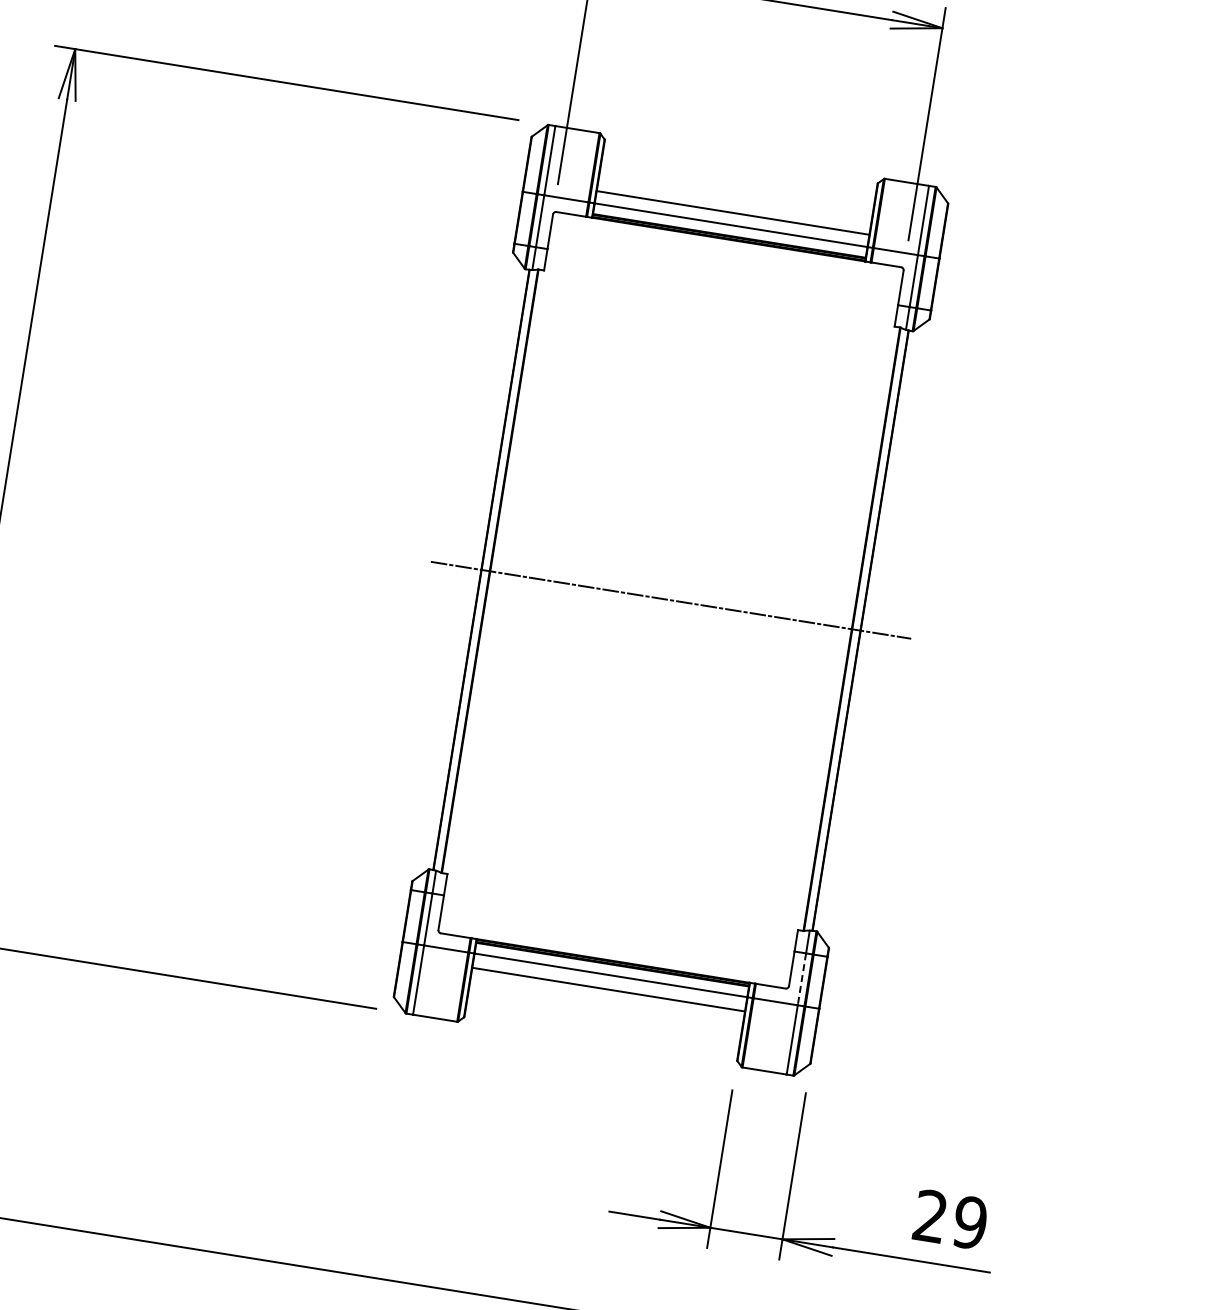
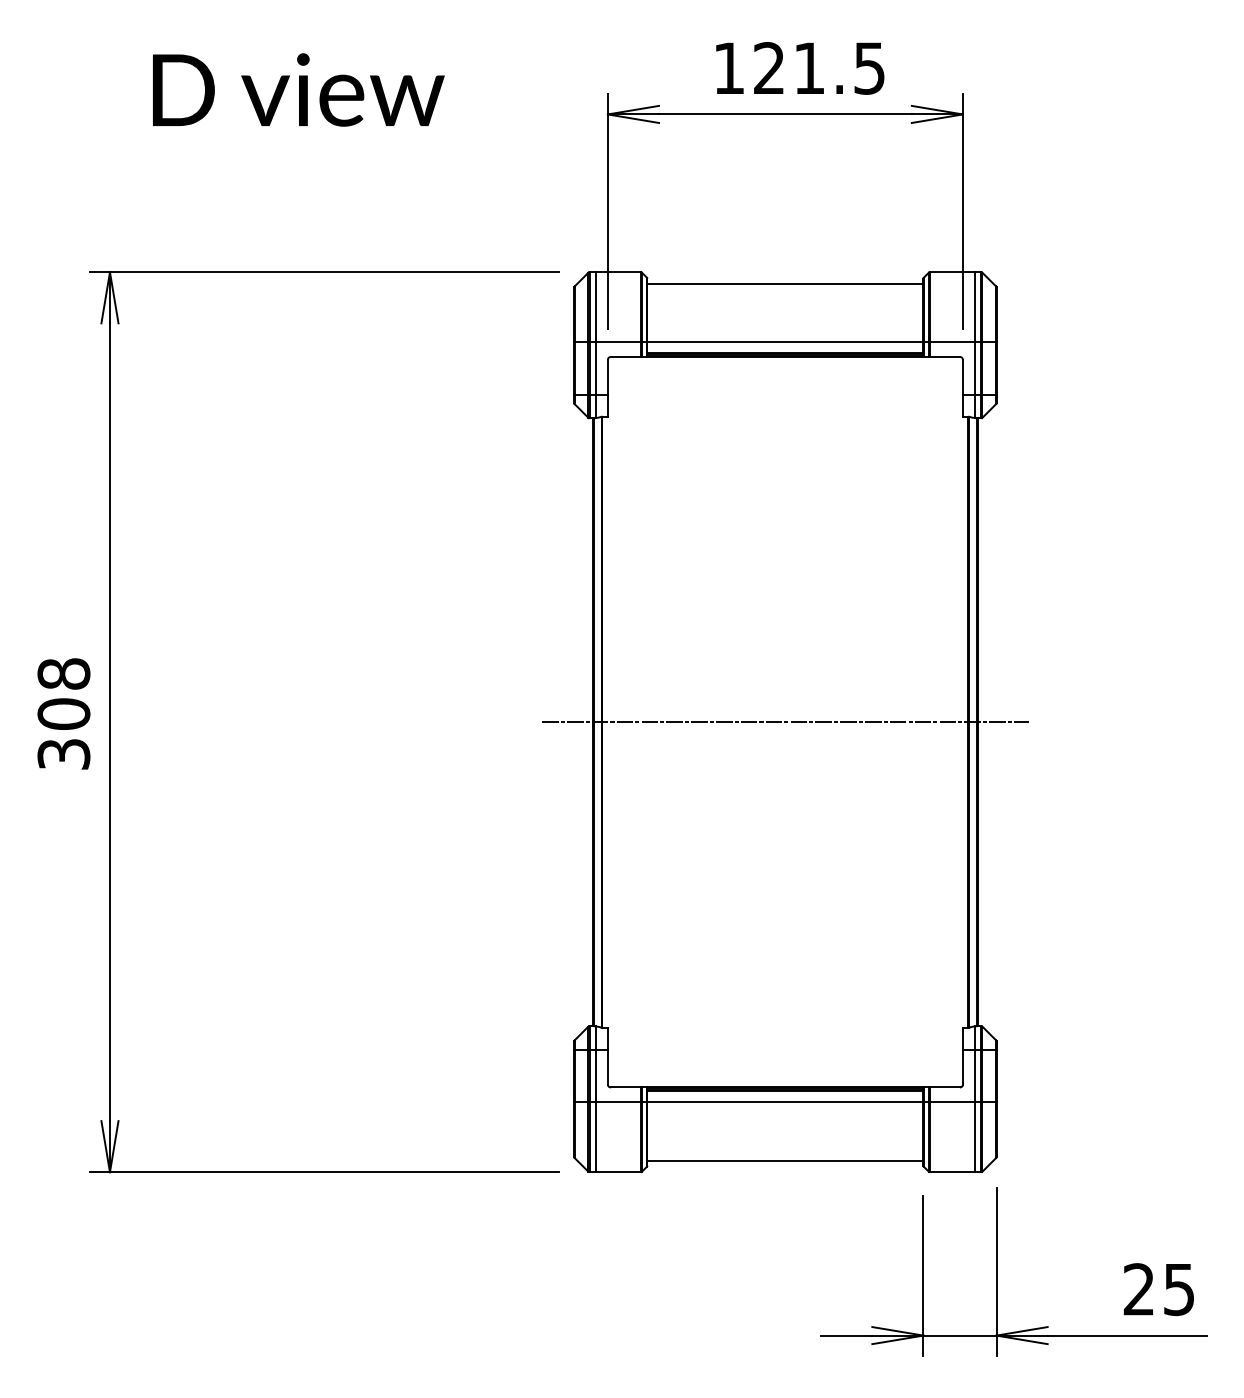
line: (733, 212) -> (785, 283), moved
line: (801, 980) -> (974, 1076), dashed -> solid
line: (608, 989) -> (785, 1160), moved
text: (970, 1222) -> (1179, 1289), 29 -> 25

